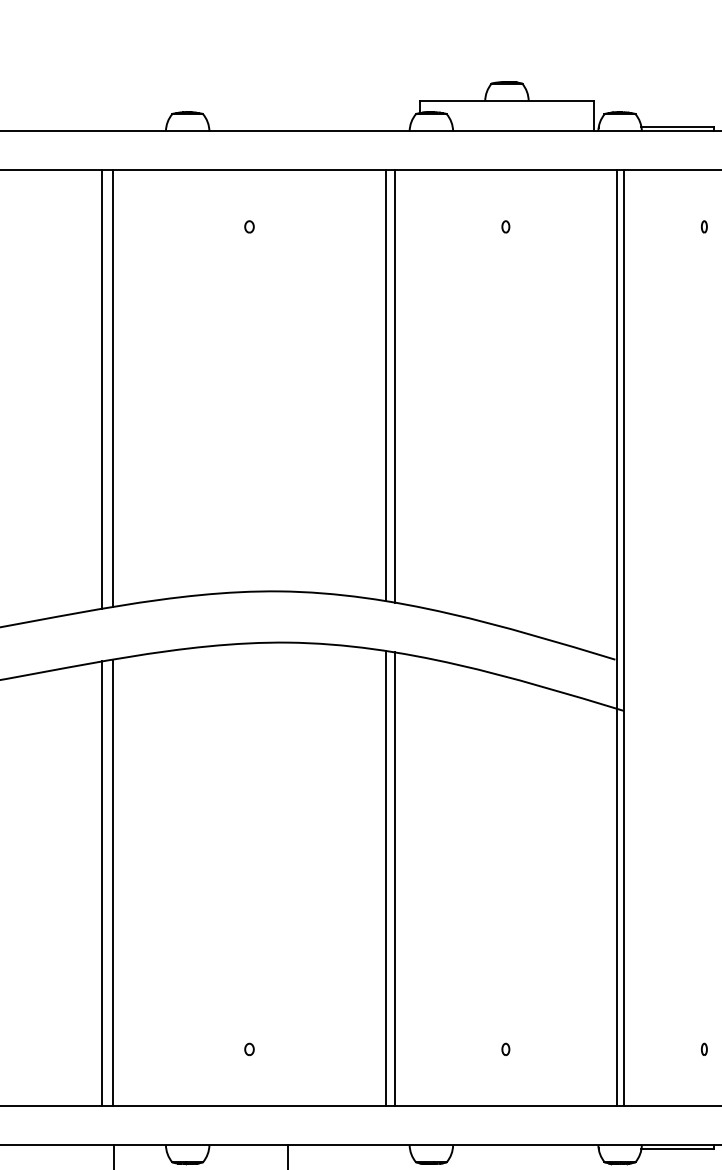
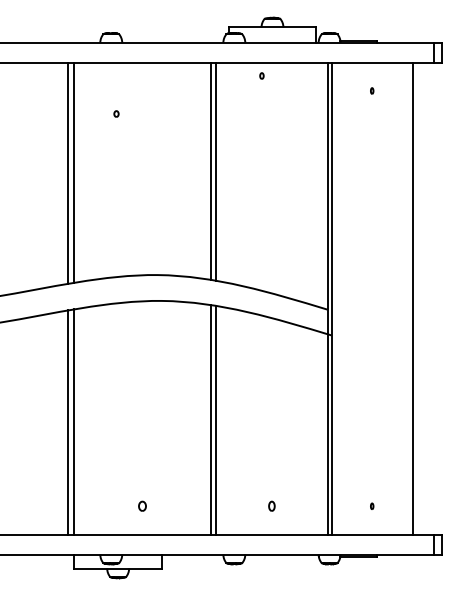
part: (249, 225) -> (116, 113), moved
part: (504, 225) -> (261, 75), moved
part: (249, 1049) -> (142, 506), size x1.6
part: (504, 1049) -> (271, 506), size x1.6

